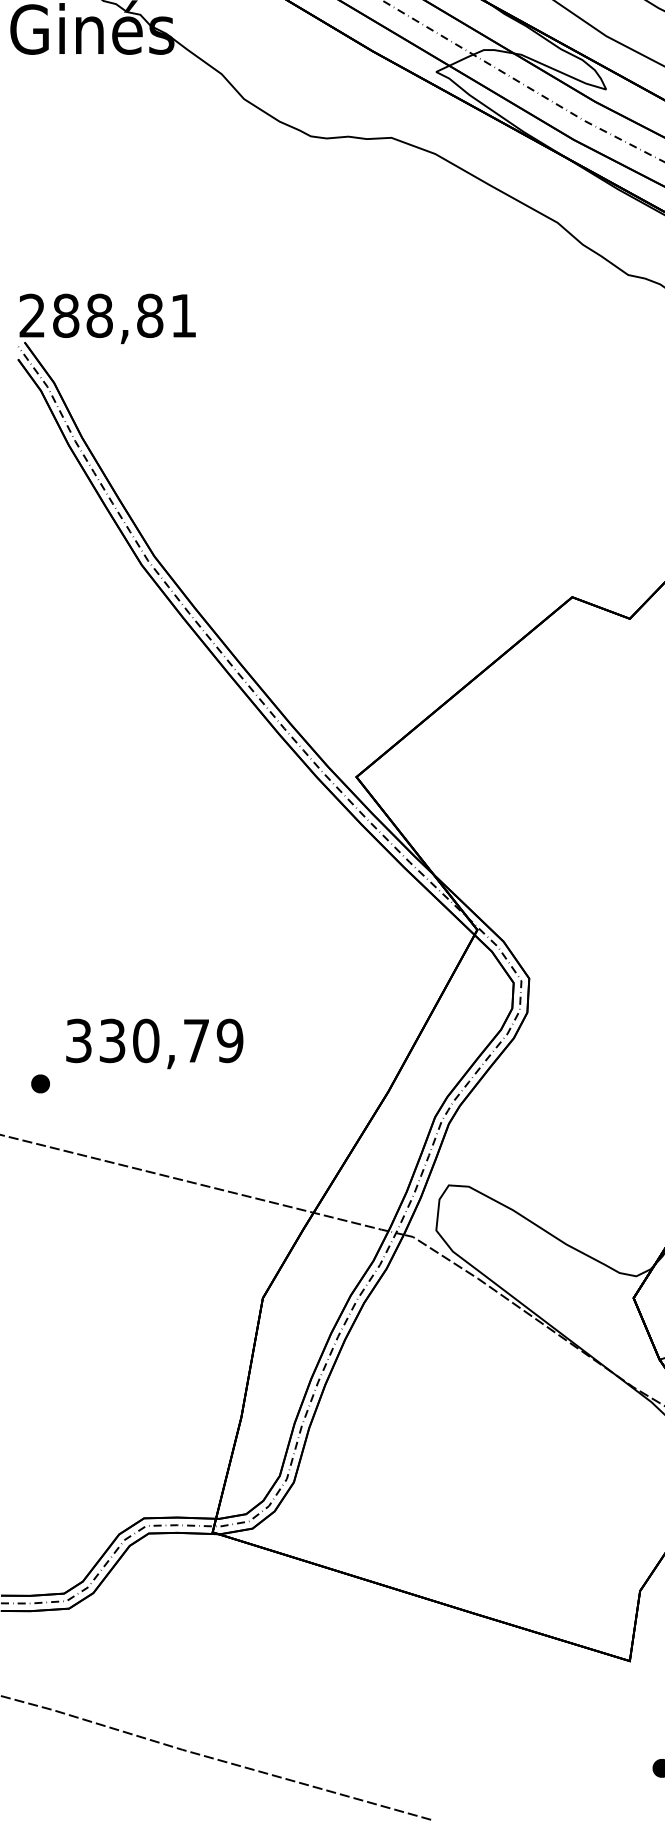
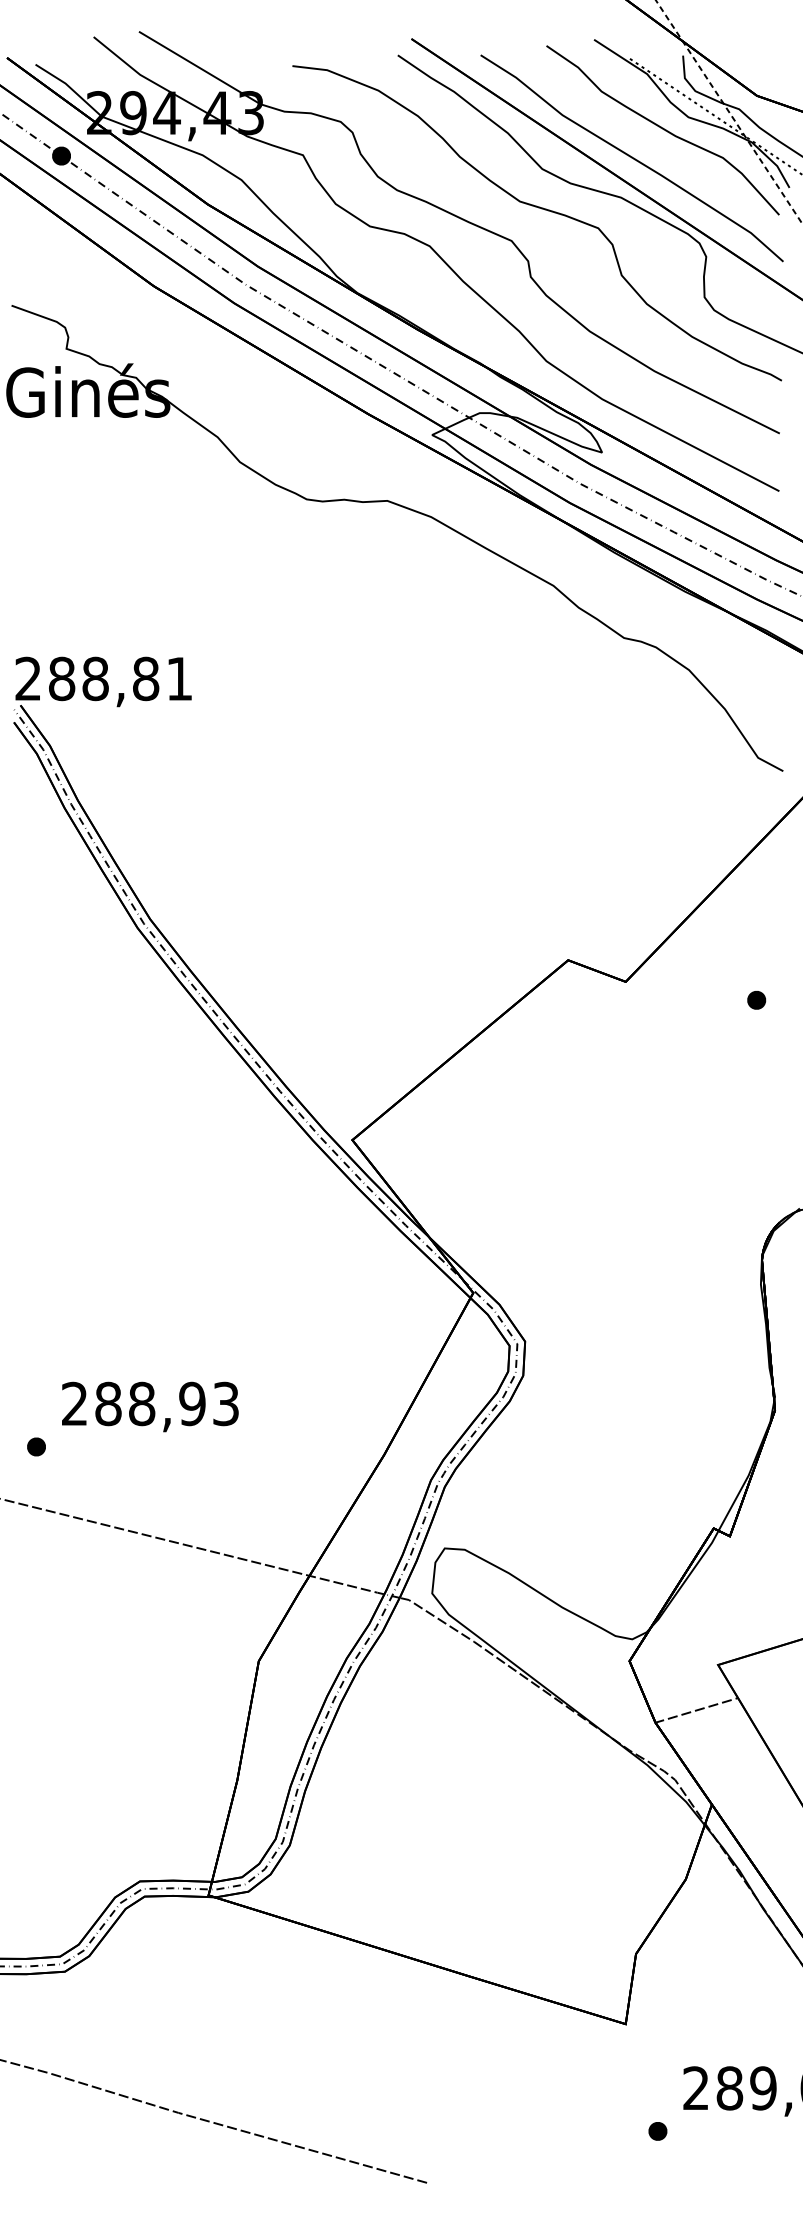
text: (154, 1040) -> (150, 1403), 330,79 -> 288,93

